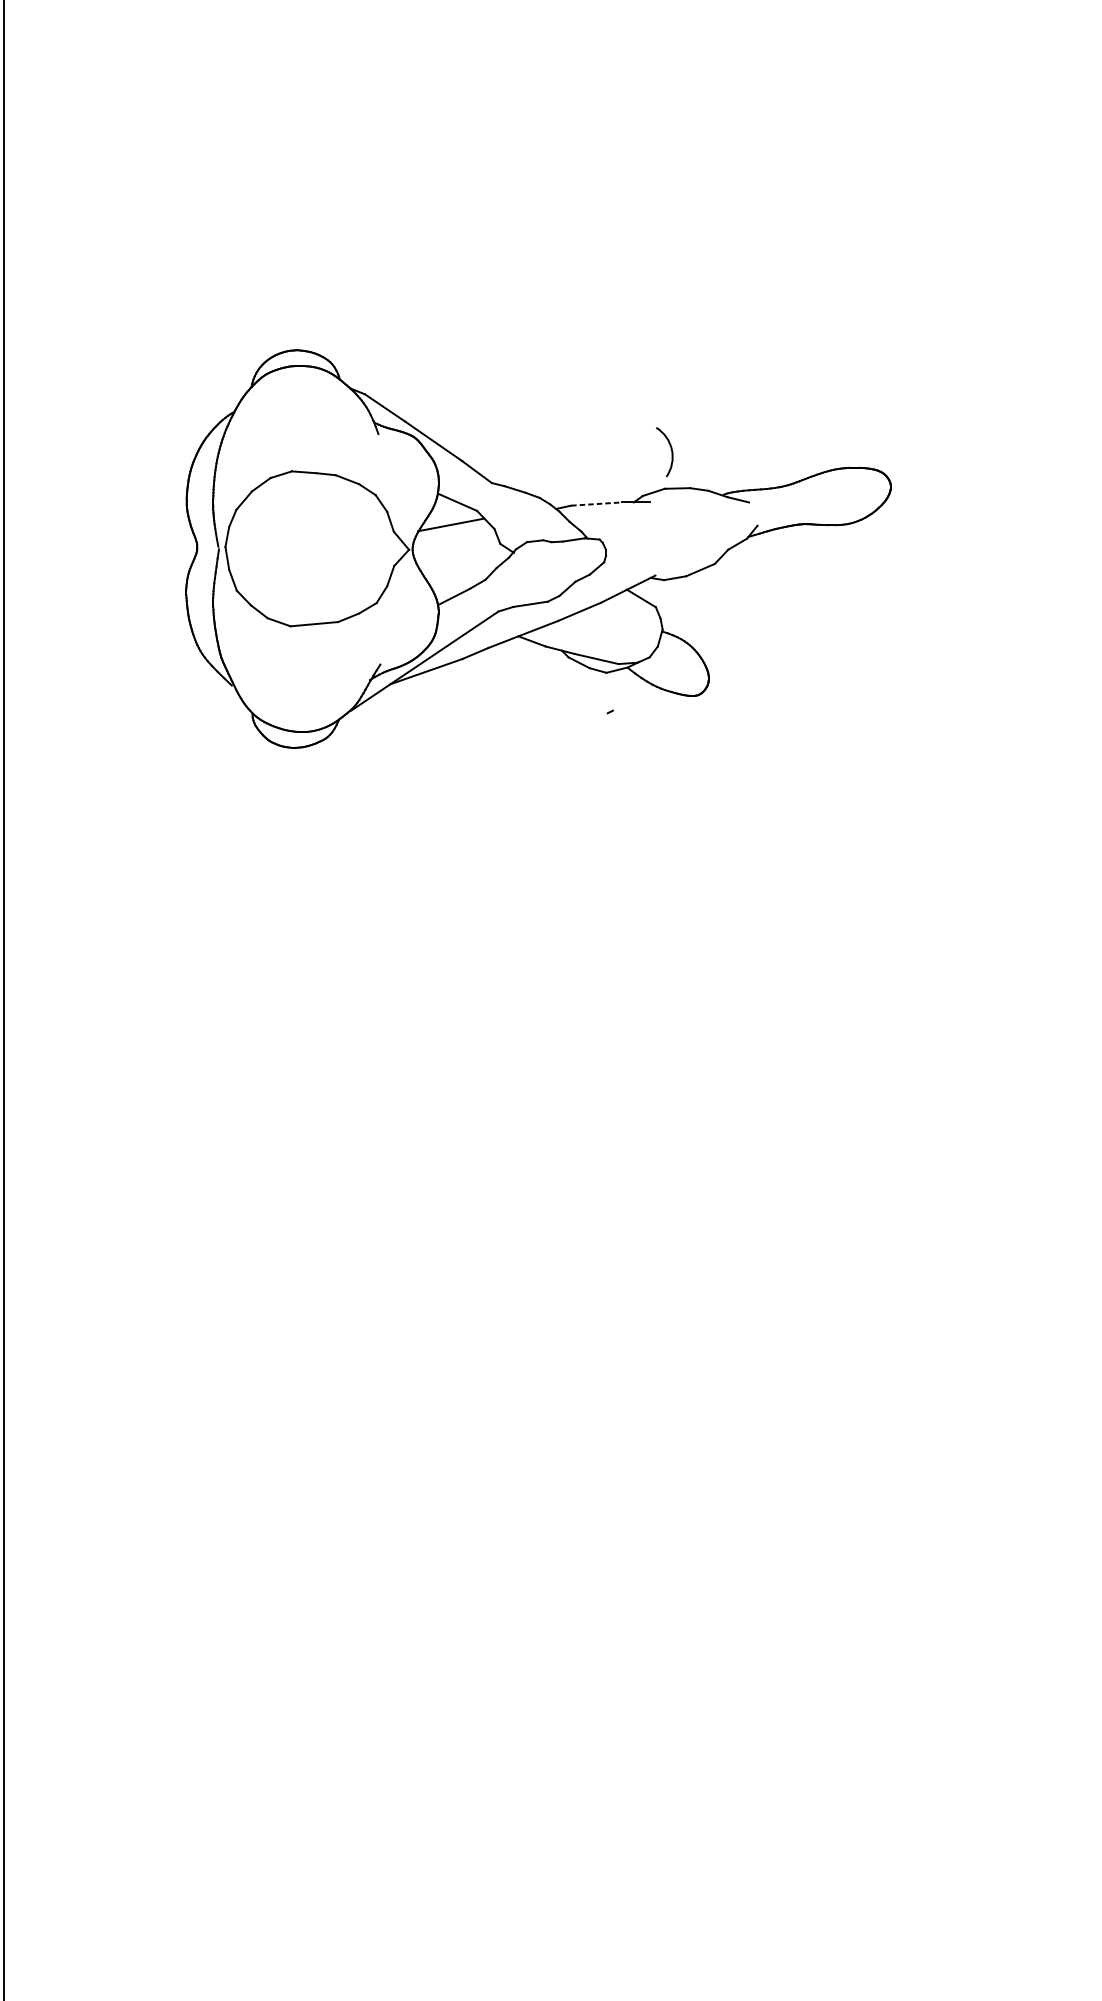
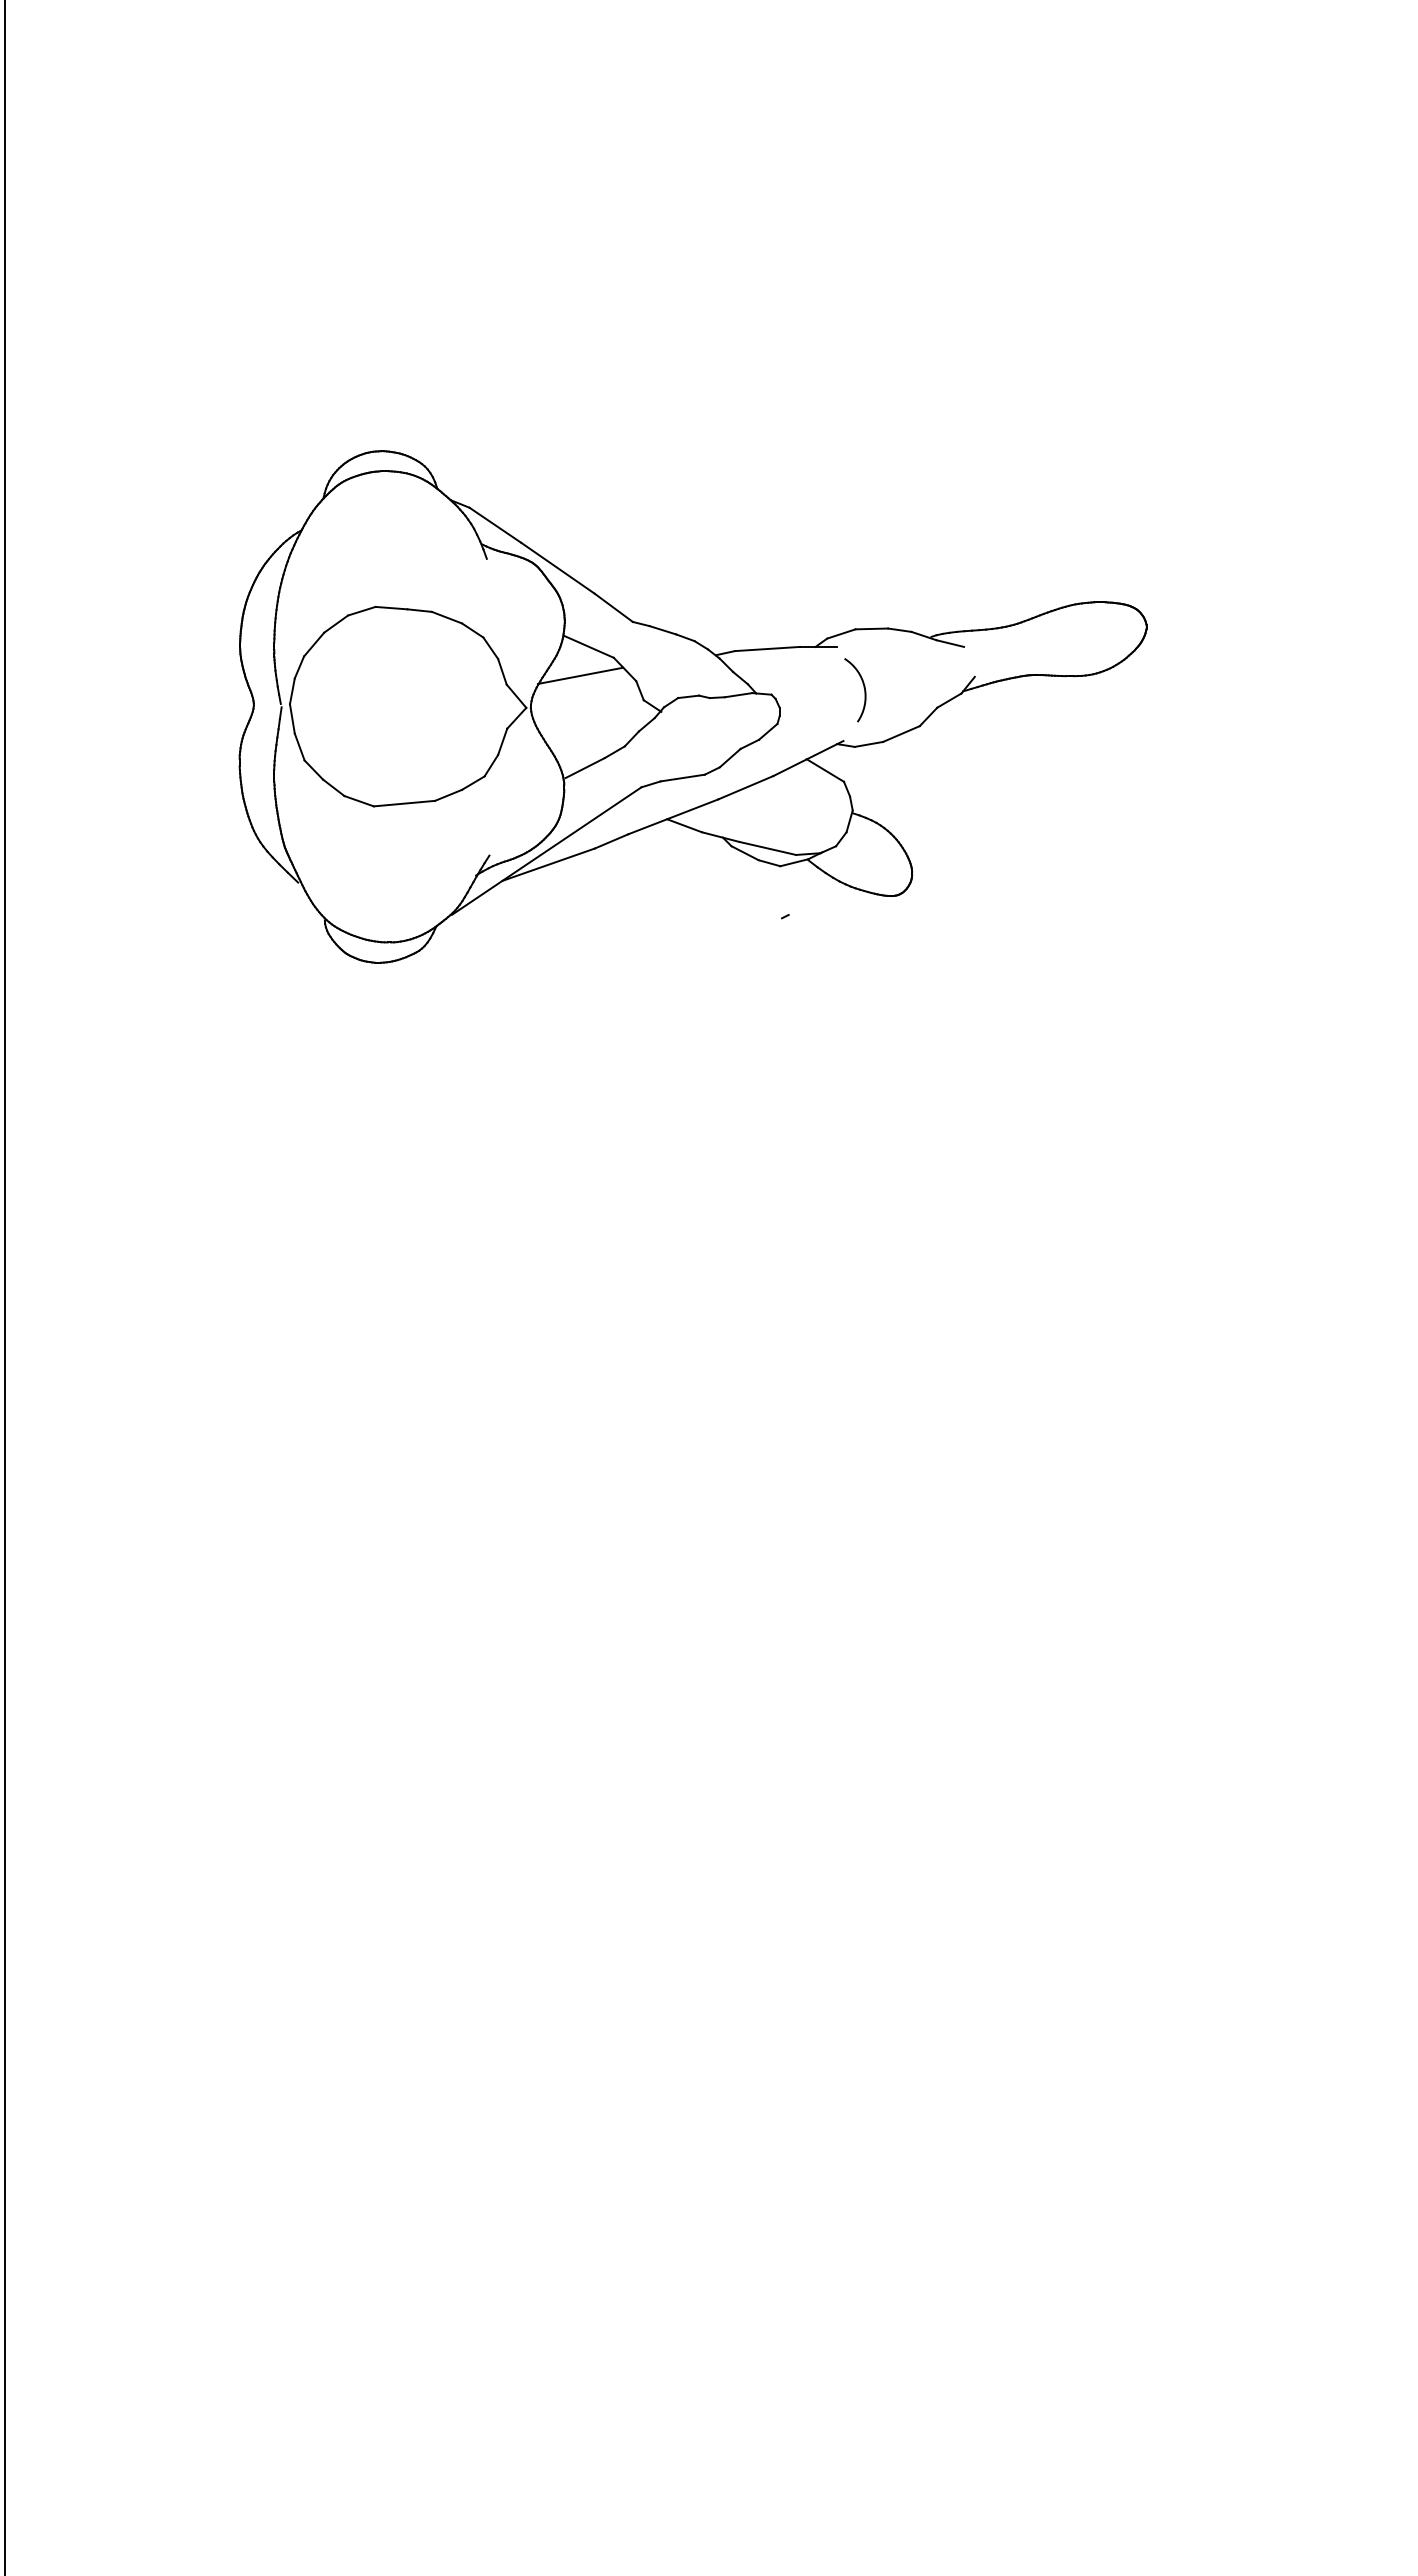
arc: (671, 450) -> (863, 687), moved
line: (596, 504) -> (767, 649), dashed -> solid

